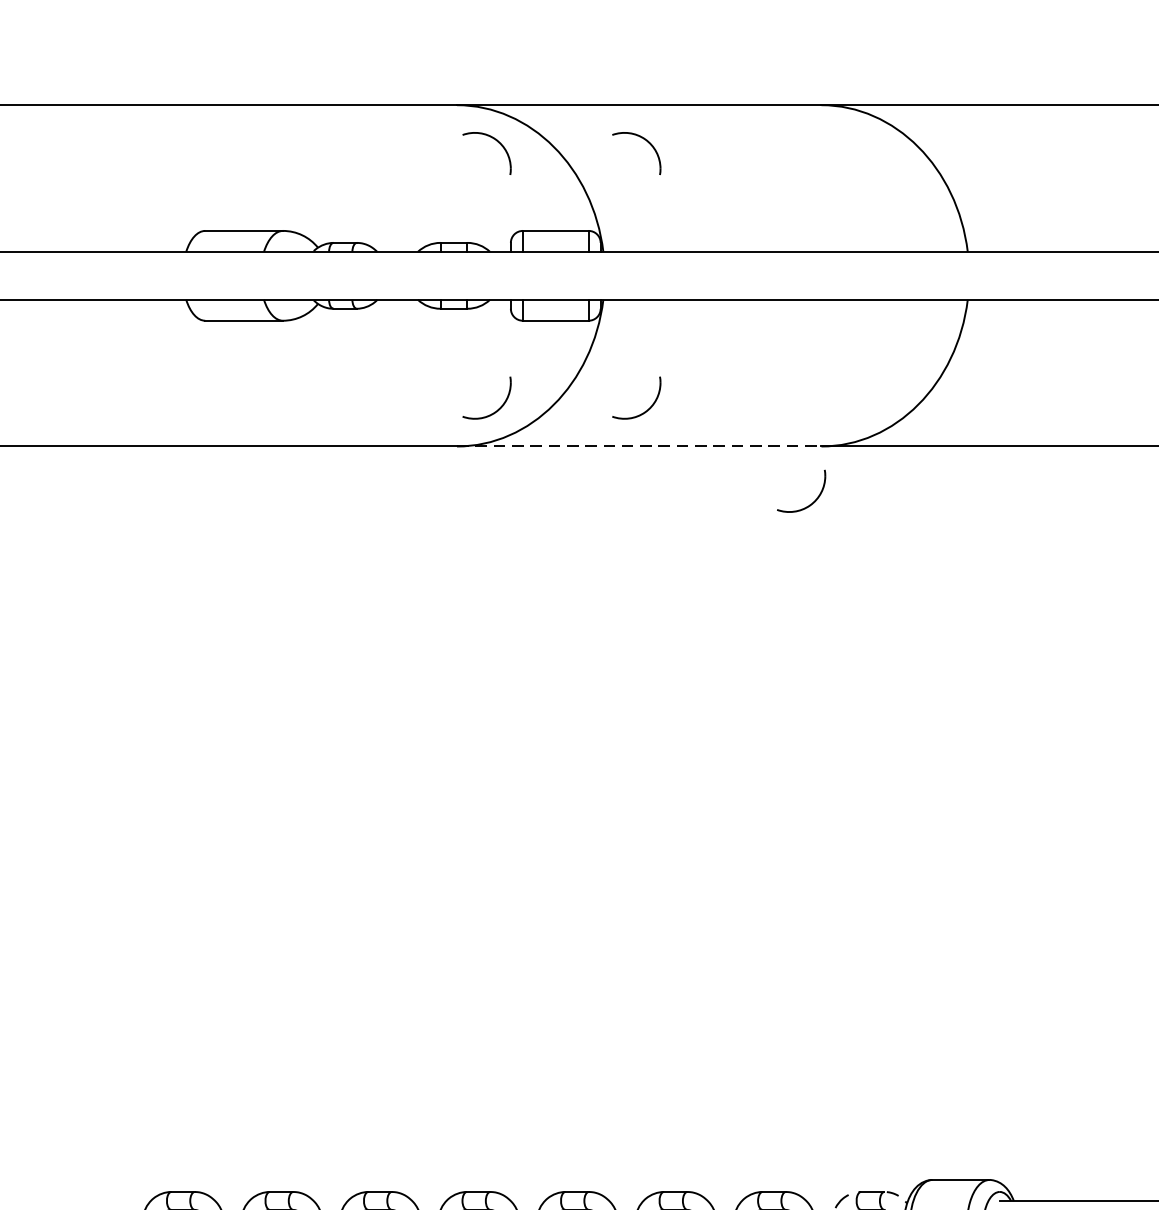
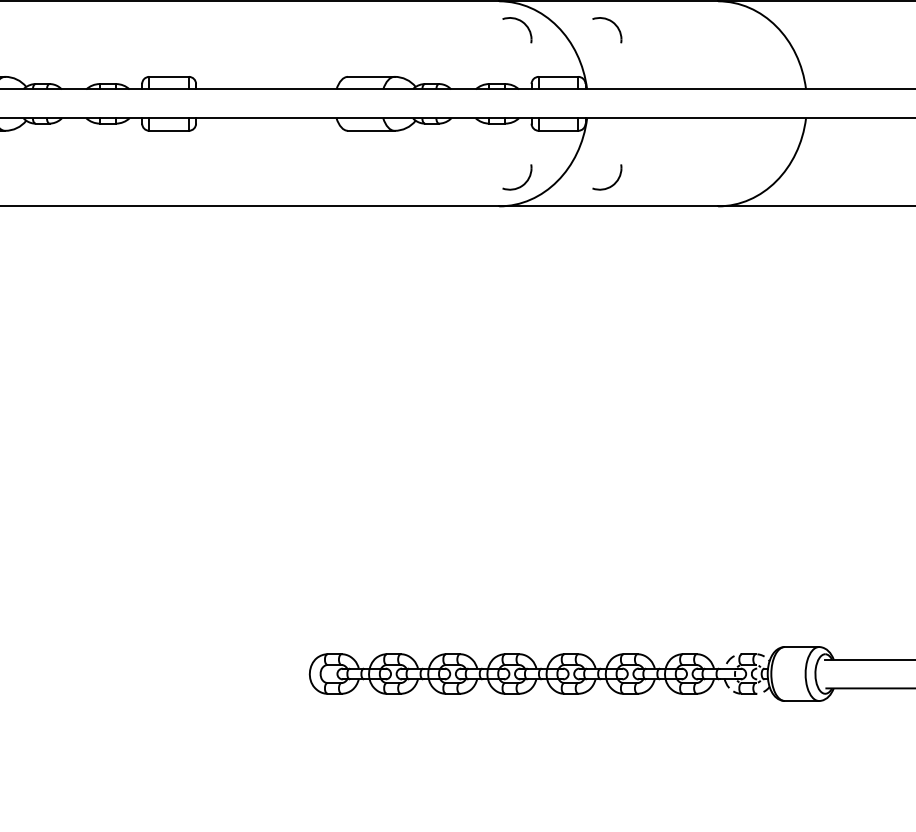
line: (640, 446) -> (609, 206), dashed -> solid
part: (812, 501) -> (712, 239), removed

